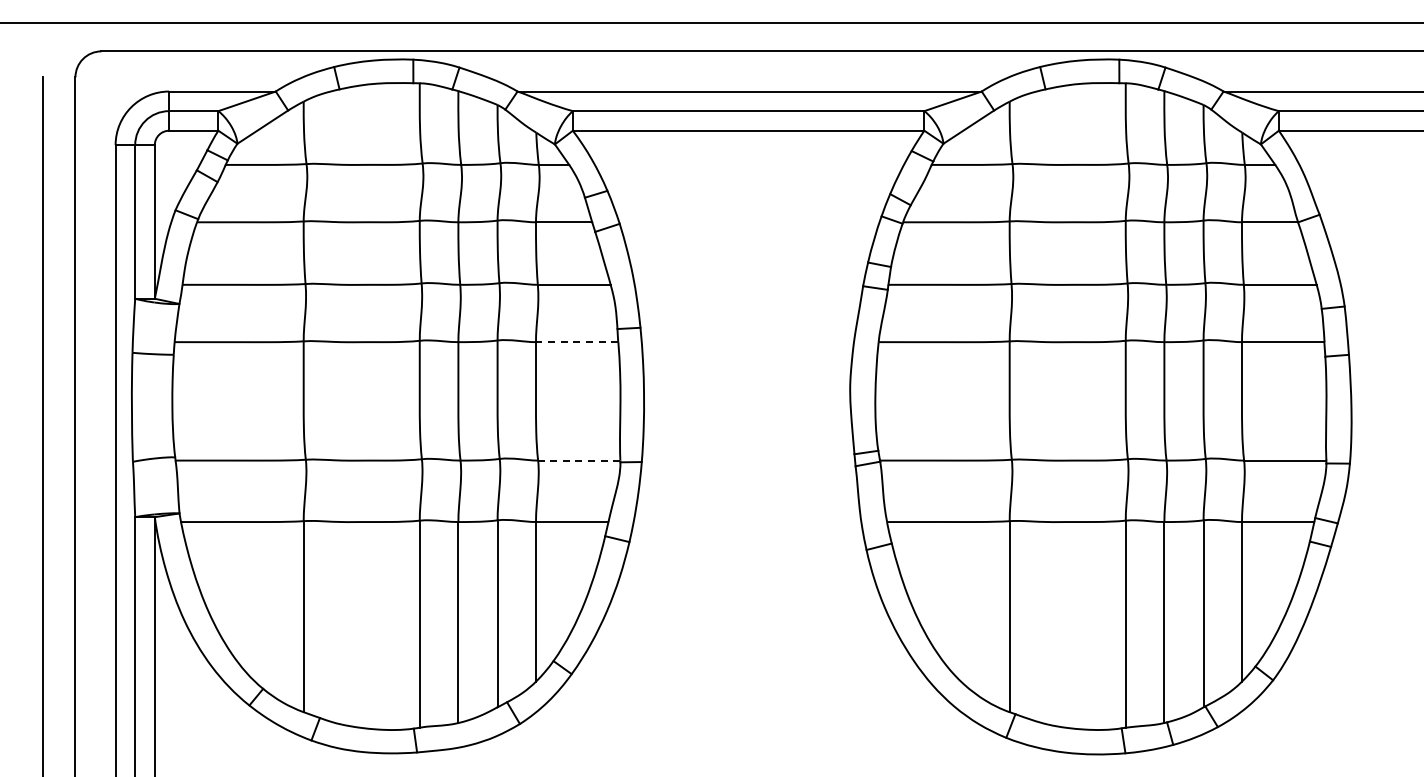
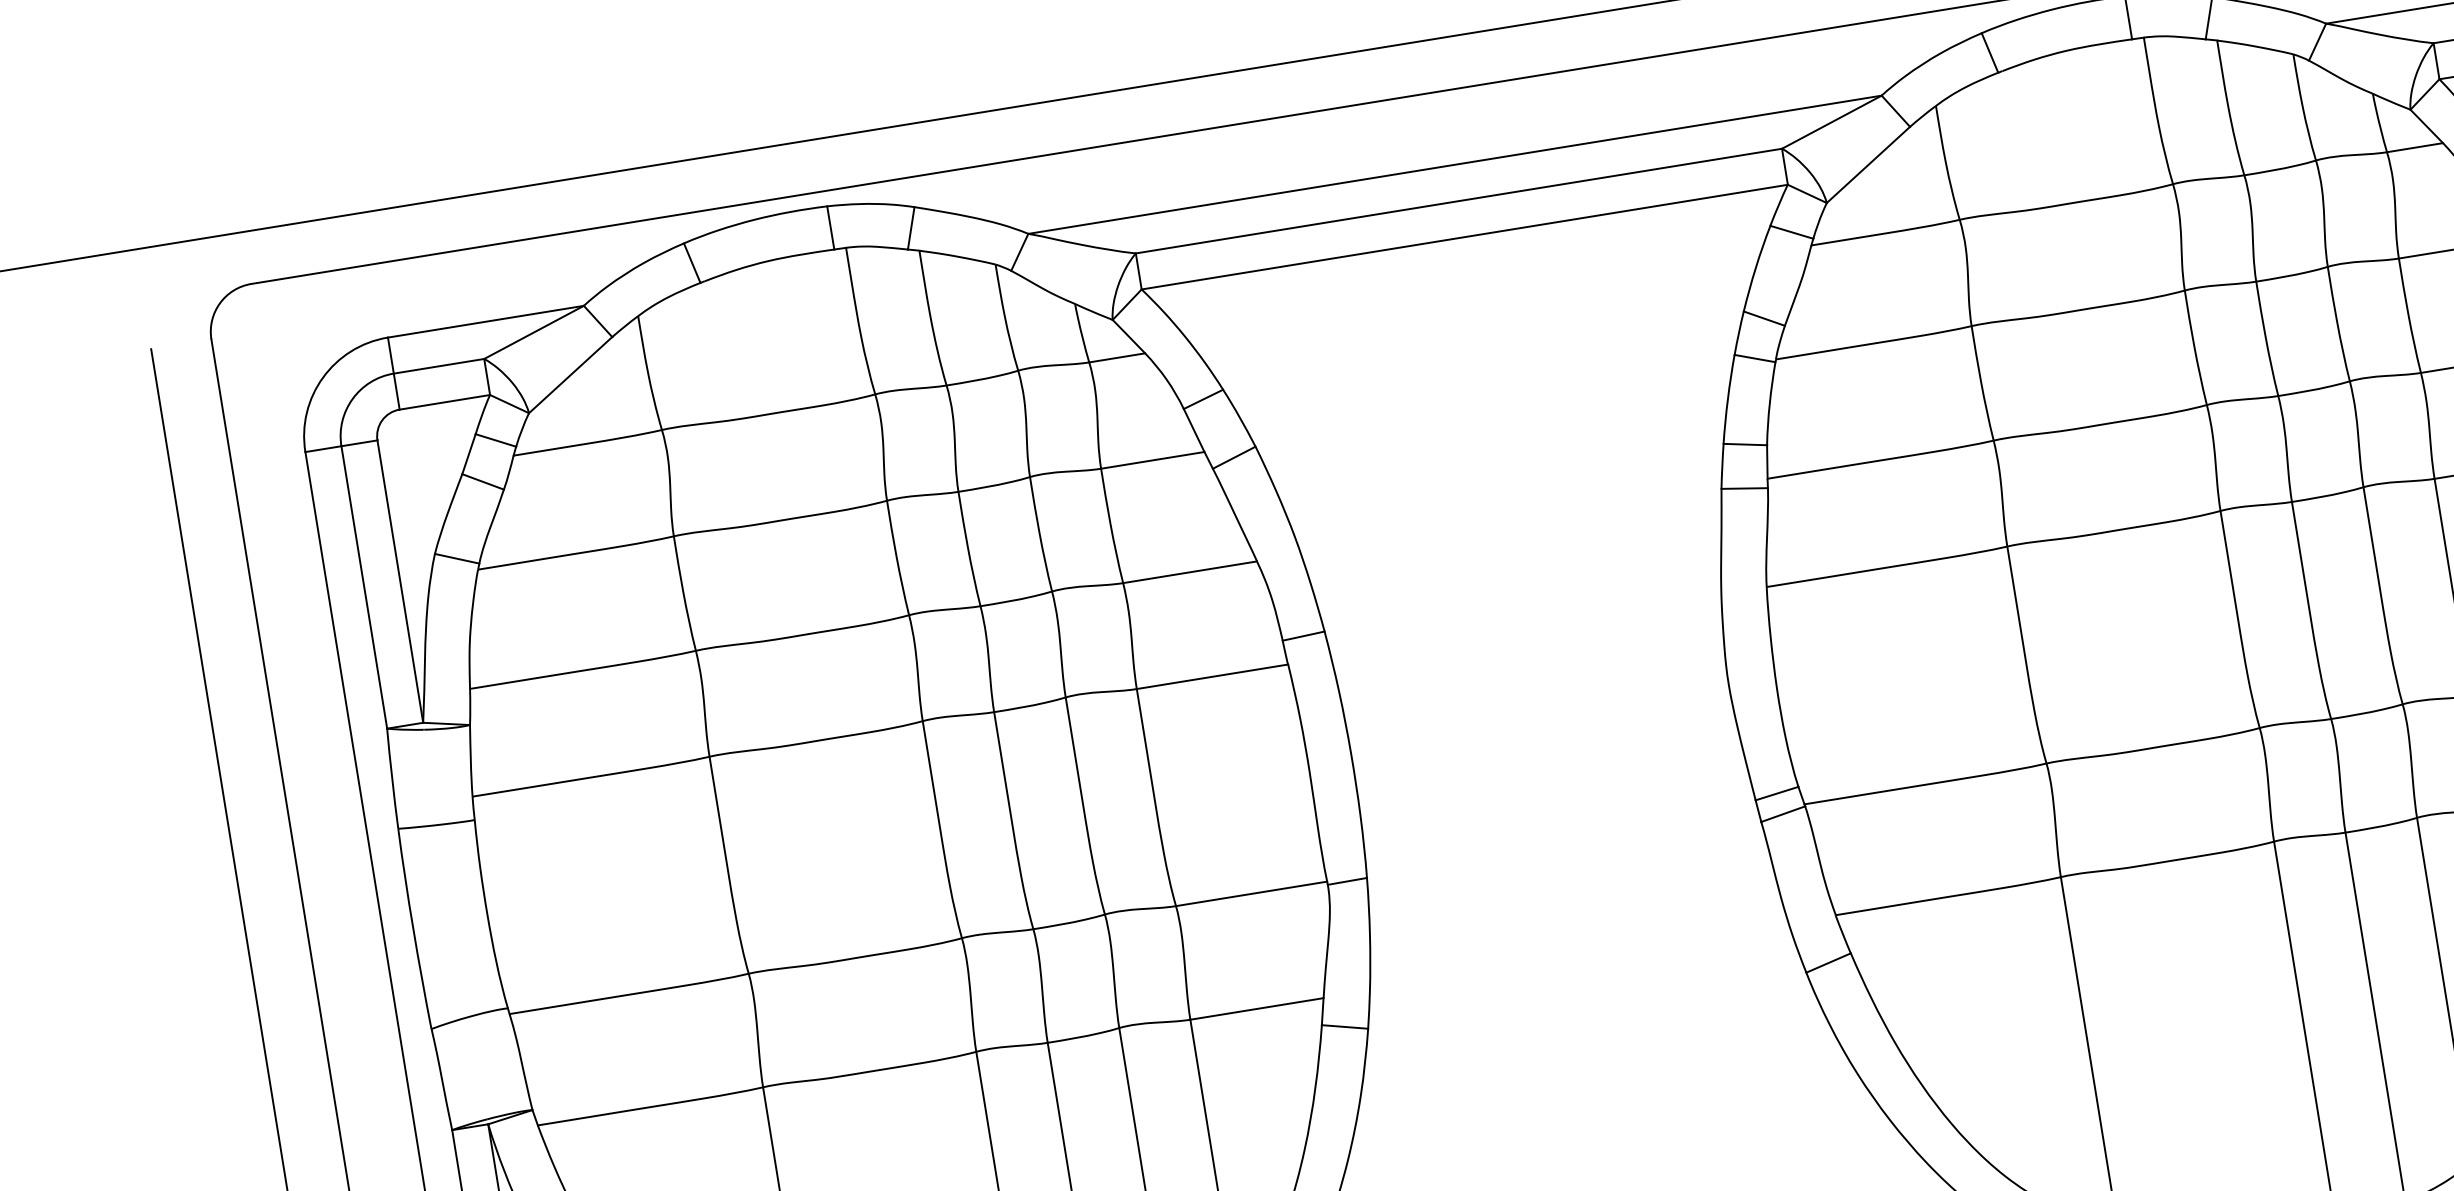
line: (576, 342) -> (1211, 677), dashed -> solid
line: (578, 460) -> (1250, 893), dashed -> solid

